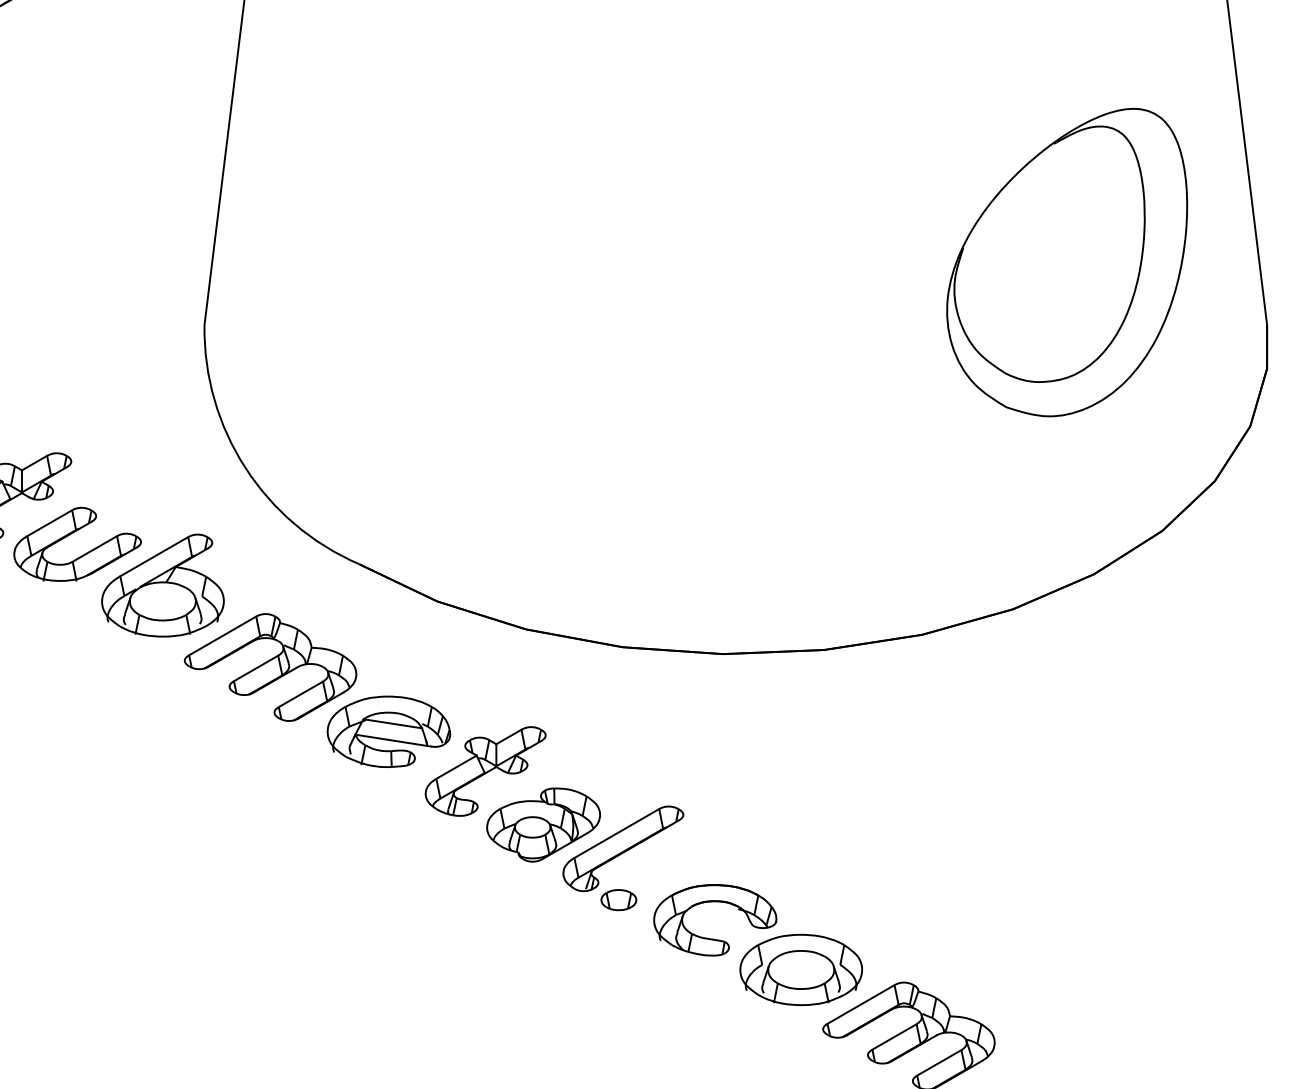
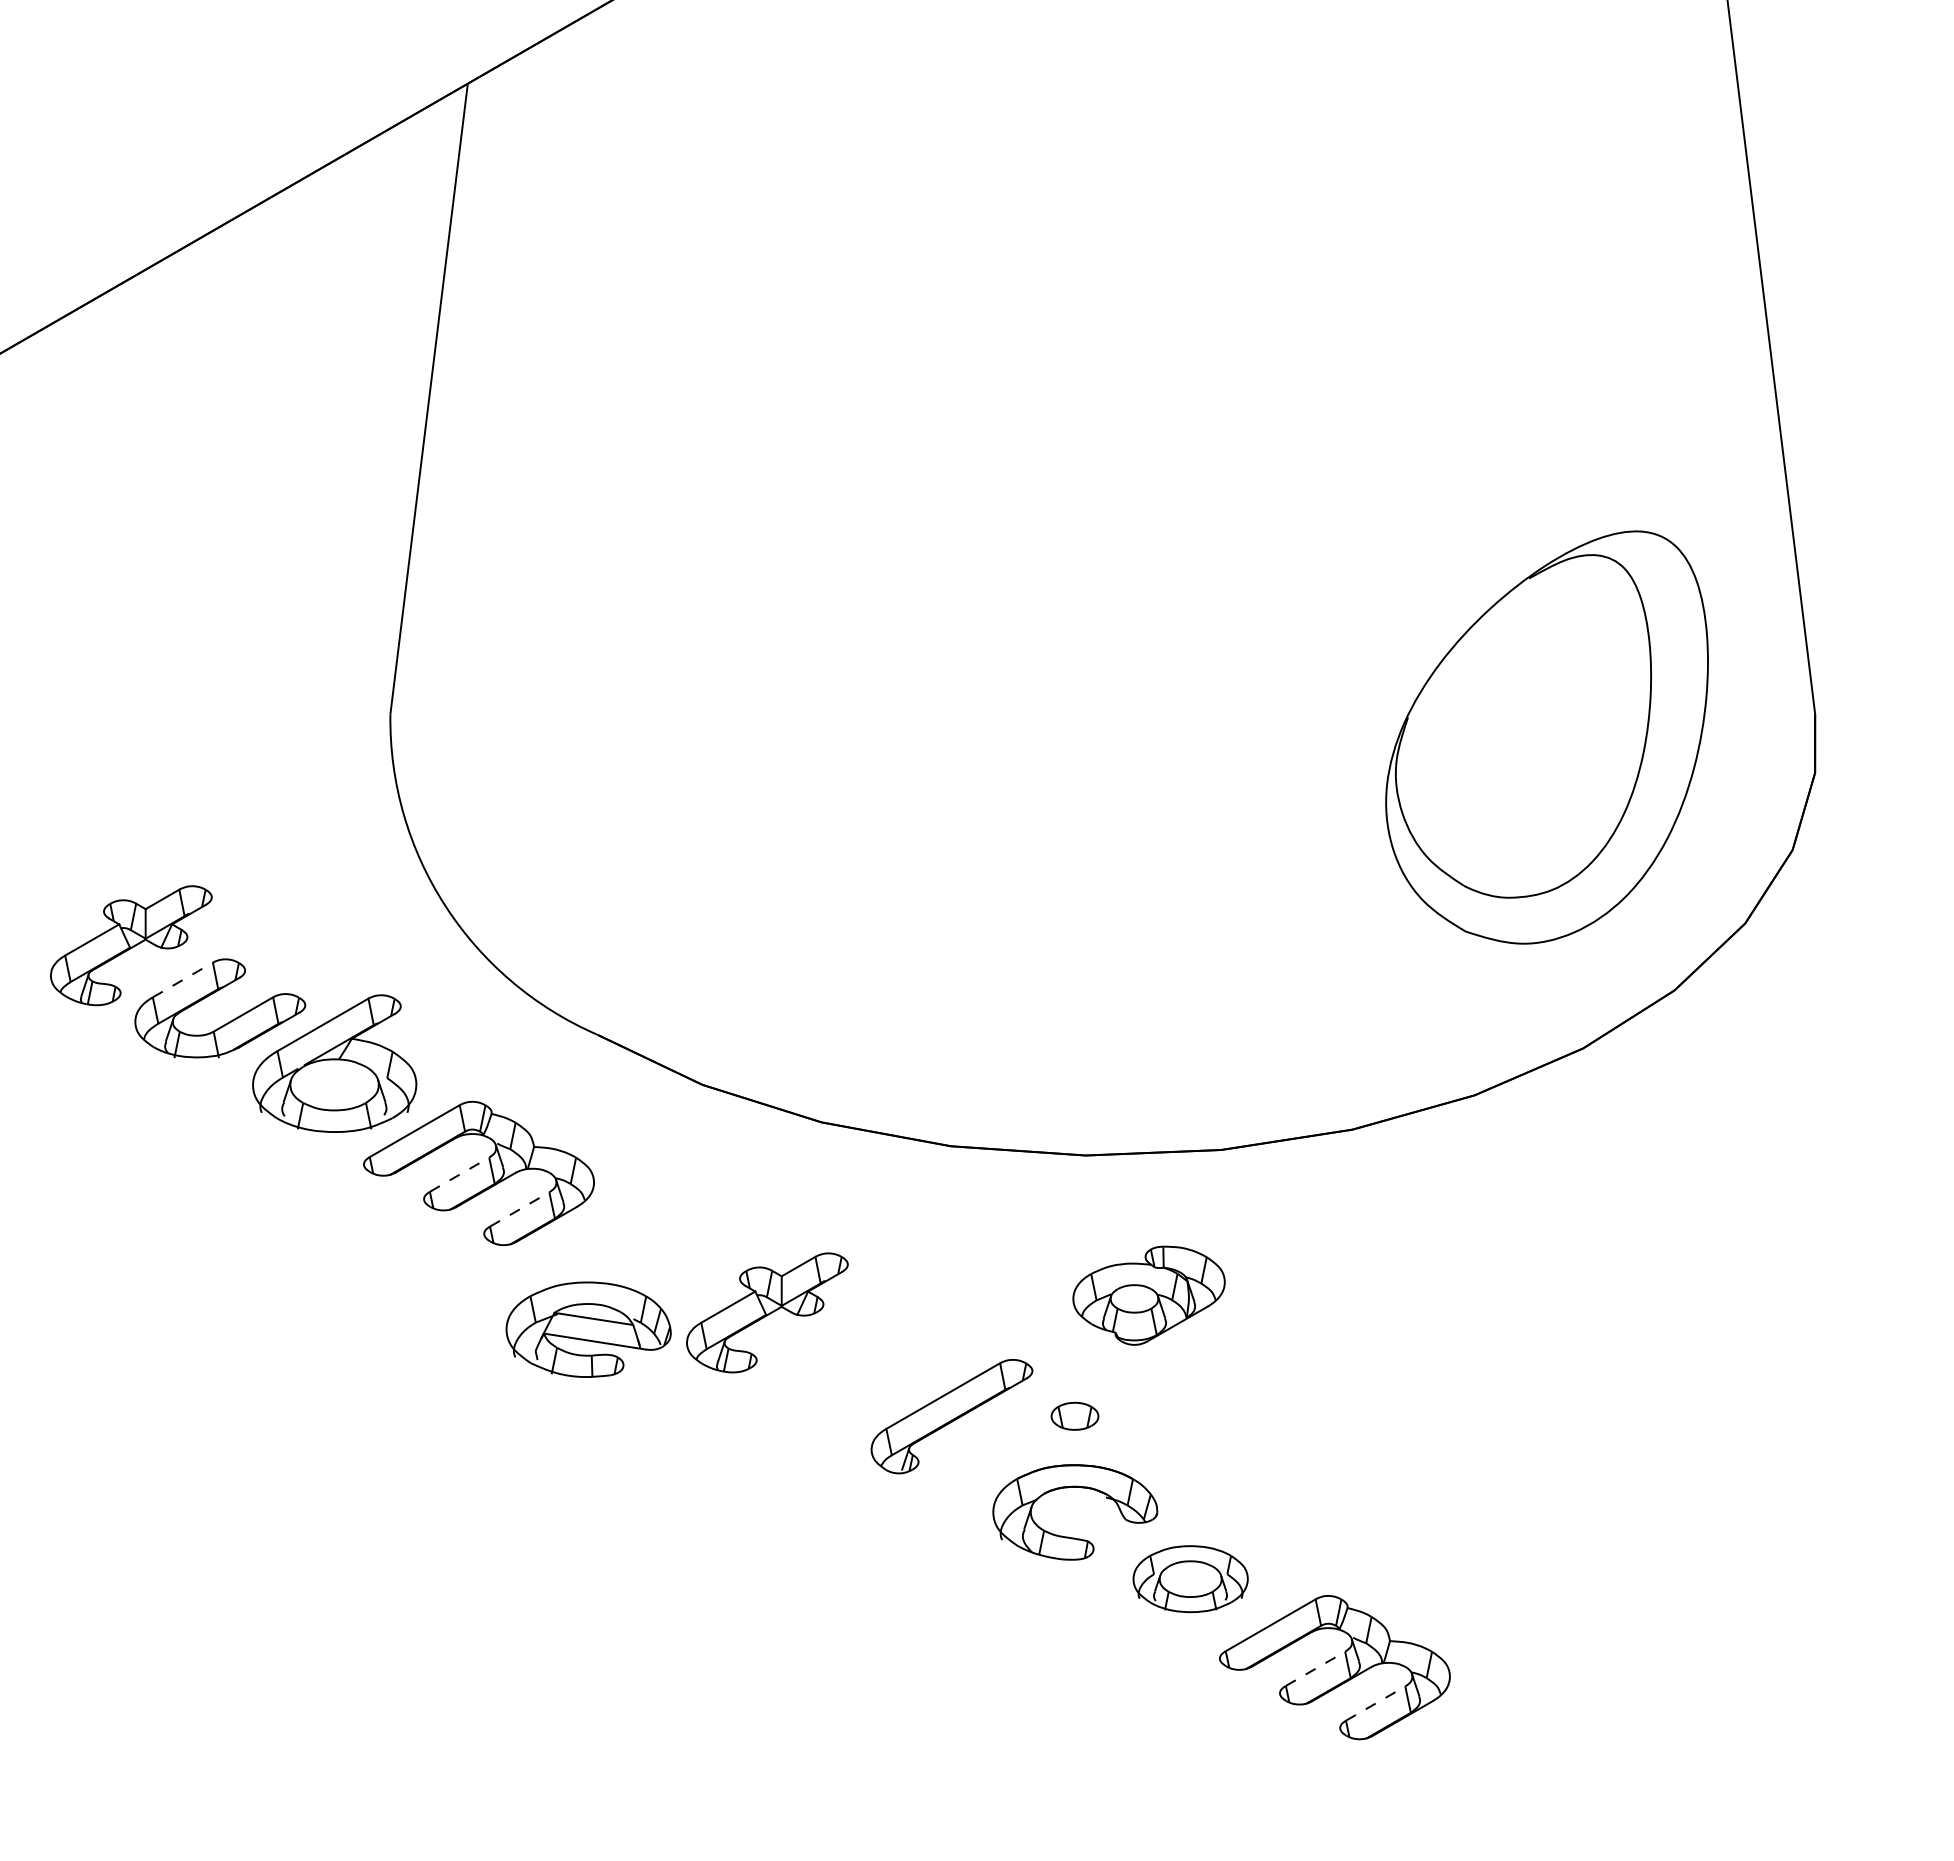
part: (1066, 262) -> (1546, 737), moved
line: (49, 522) -> (182, 979), solid -> dashed
line: (256, 668) -> (460, 1174), solid -> dashed
line: (301, 694) -> (520, 1209), solid -> dashed
part: (388, 731) -> (588, 1329), moved
part: (543, 824) -> (1148, 1295), moved
part: (618, 899) -> (1074, 1415), moved
part: (801, 970) -> (1190, 1579), size x0.7
line: (894, 1036) -> (1315, 1668), solid -> dashed
line: (939, 1062) -> (1376, 1703), solid -> dashed

